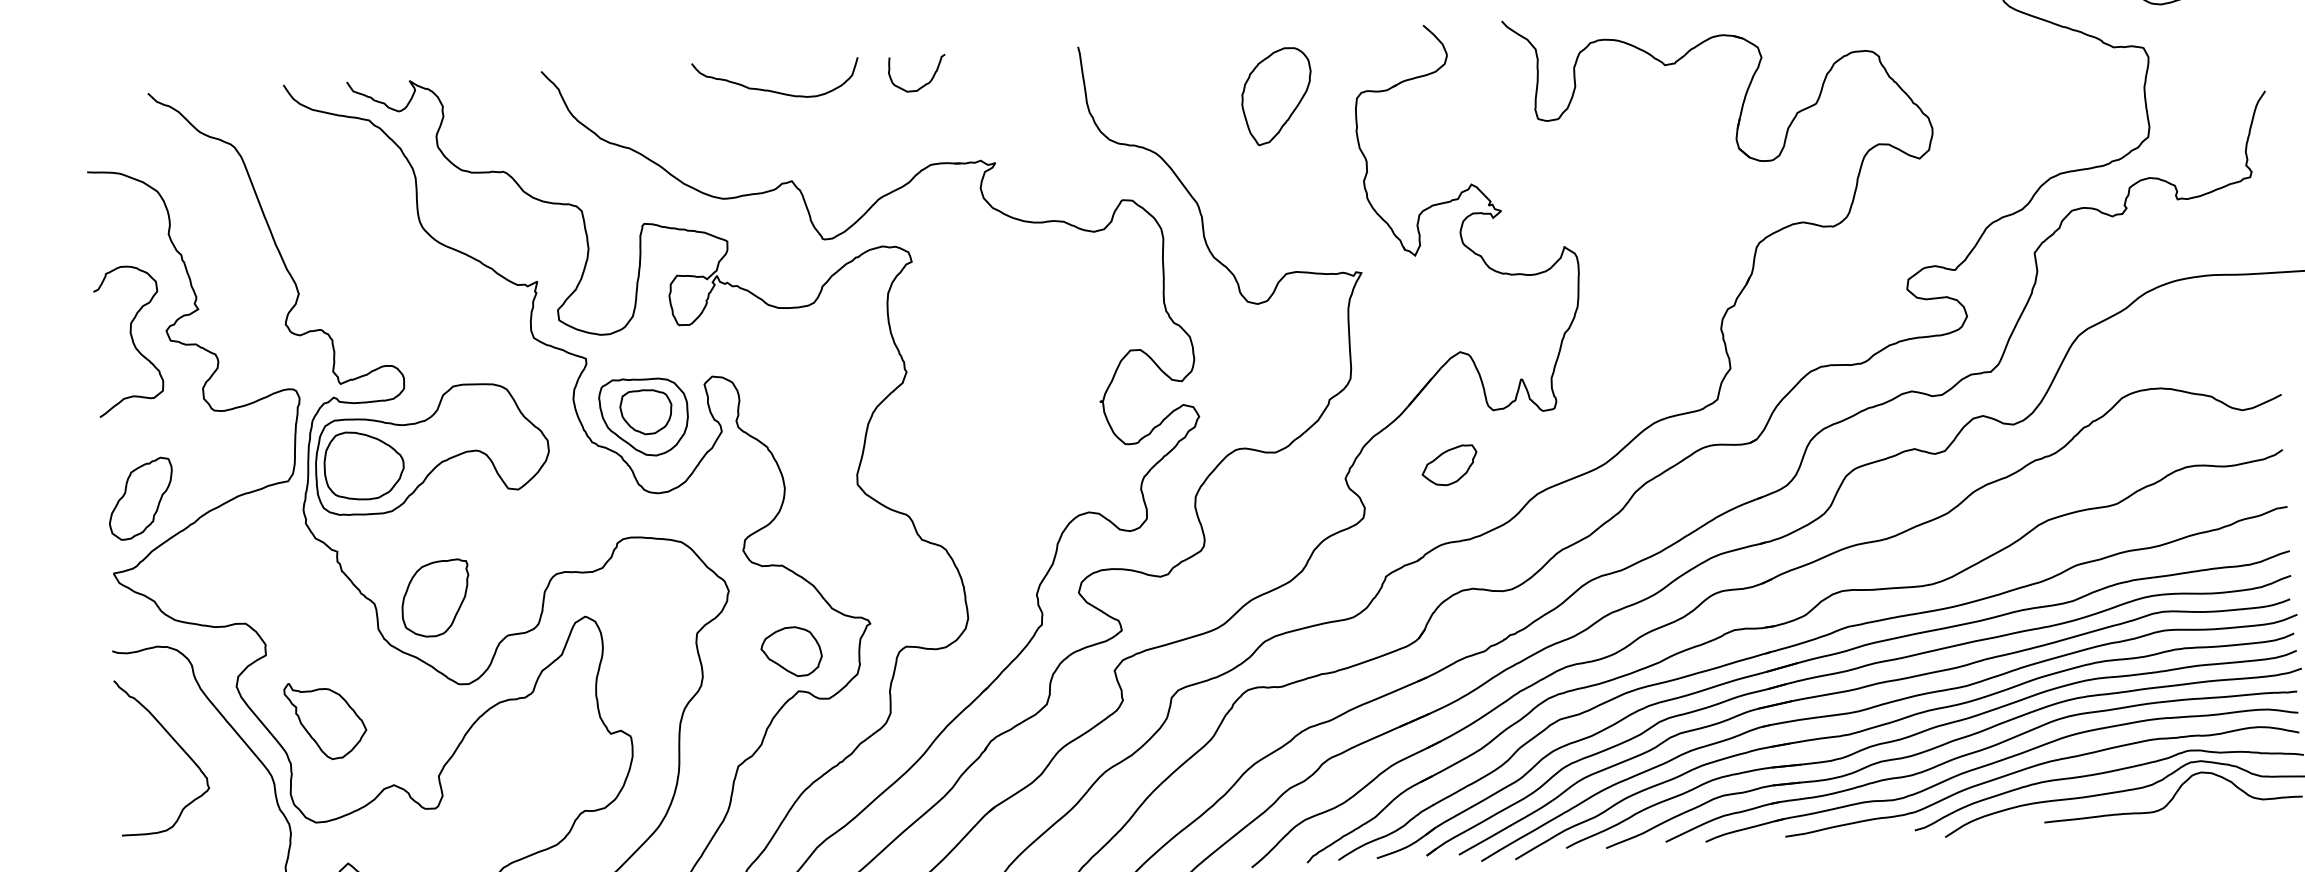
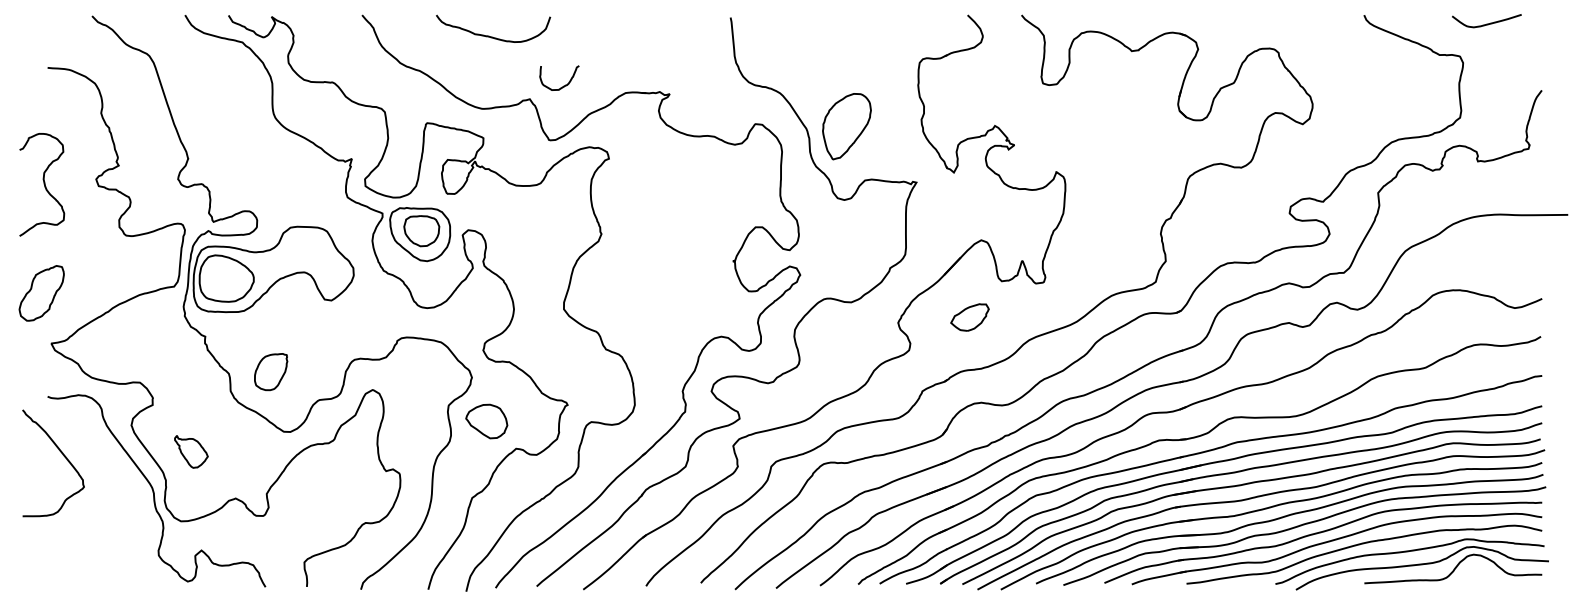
curve: (923, 84) -> (563, 85), moved
curve: (770, 89) -> (489, 35), moved
part: (1276, 96) -> (846, 126), moved
curve: (130, 340) -> (43, 184), moved
part: (644, 417) -> (420, 234), moved
part: (140, 499) -> (41, 293), moved
part: (436, 597) -> (271, 371), size x0.7
part: (791, 651) -> (486, 421), moved
part: (325, 720) -> (191, 451), size x0.6
curve: (176, 745) -> (63, 456), moved

